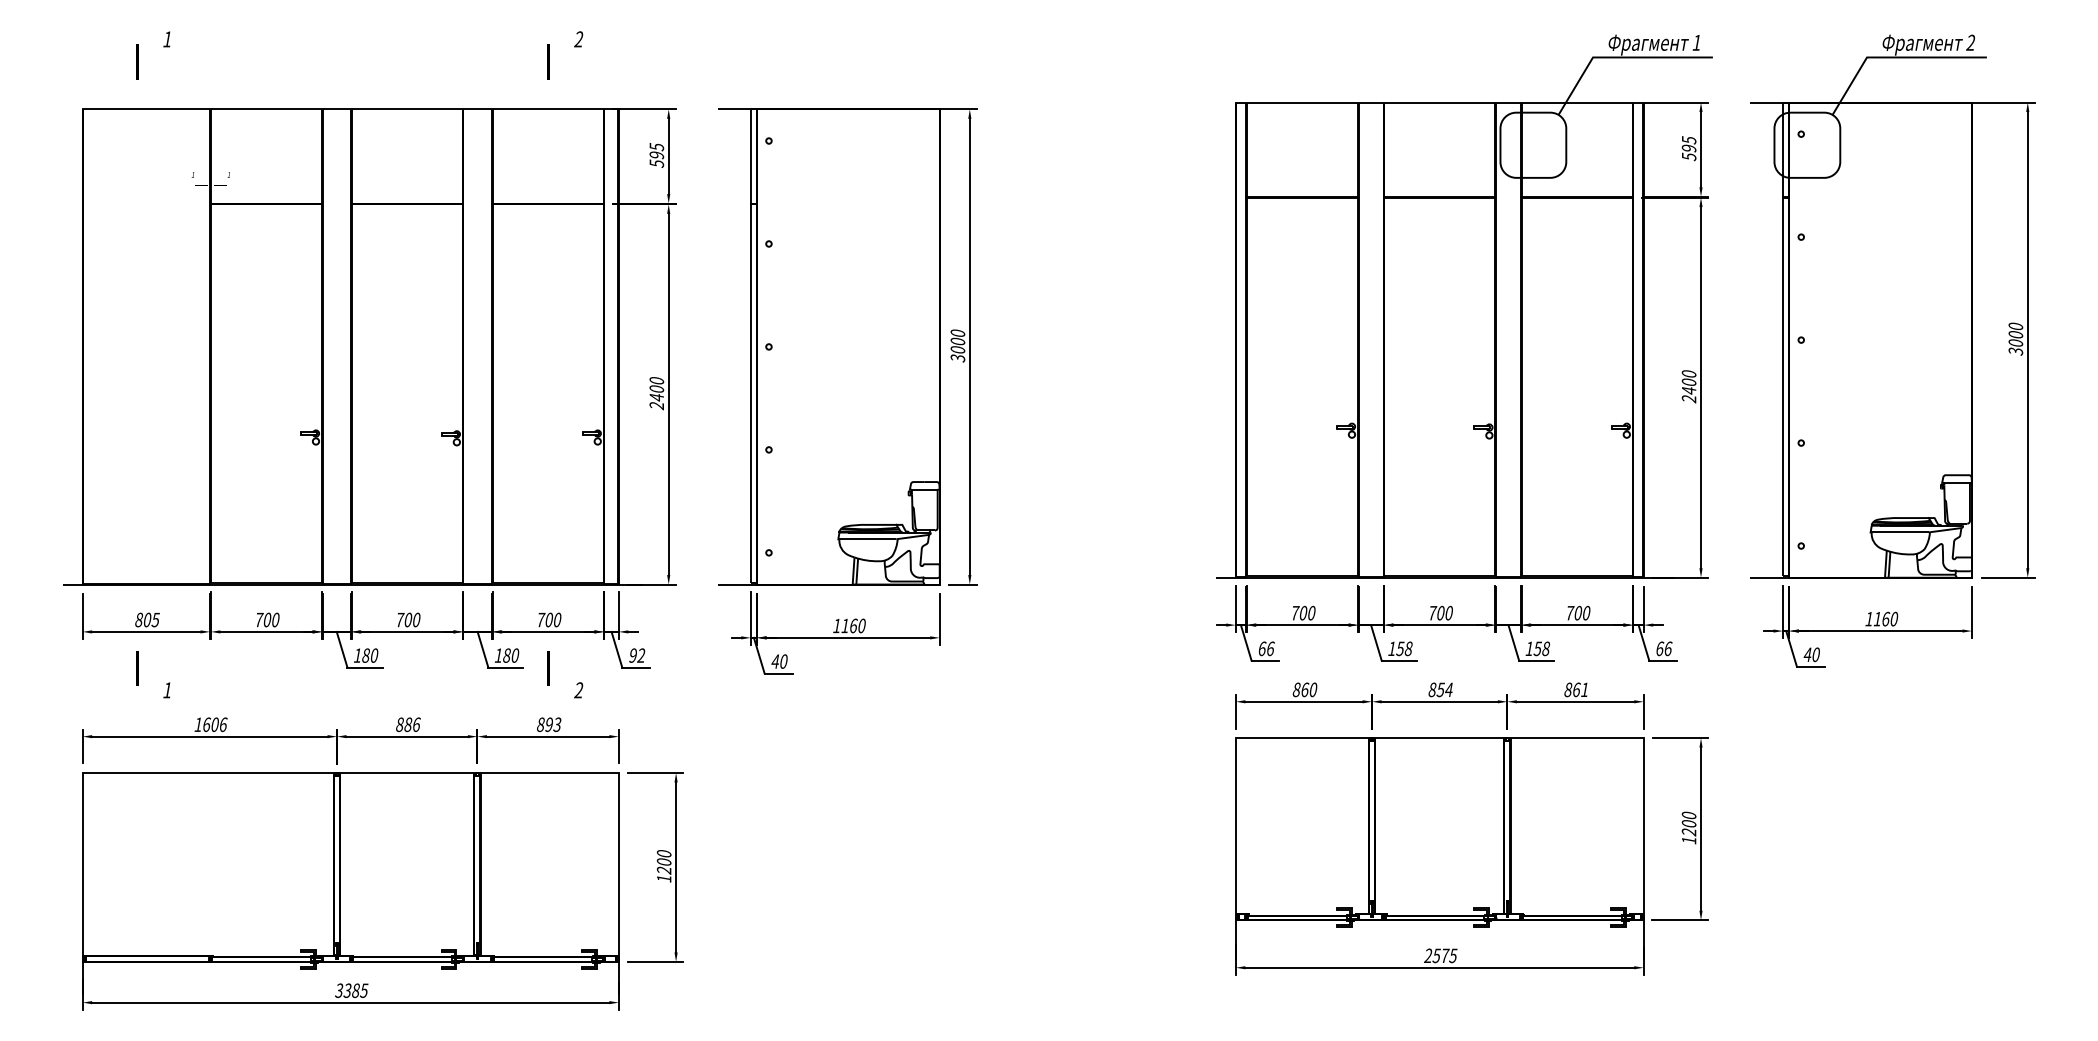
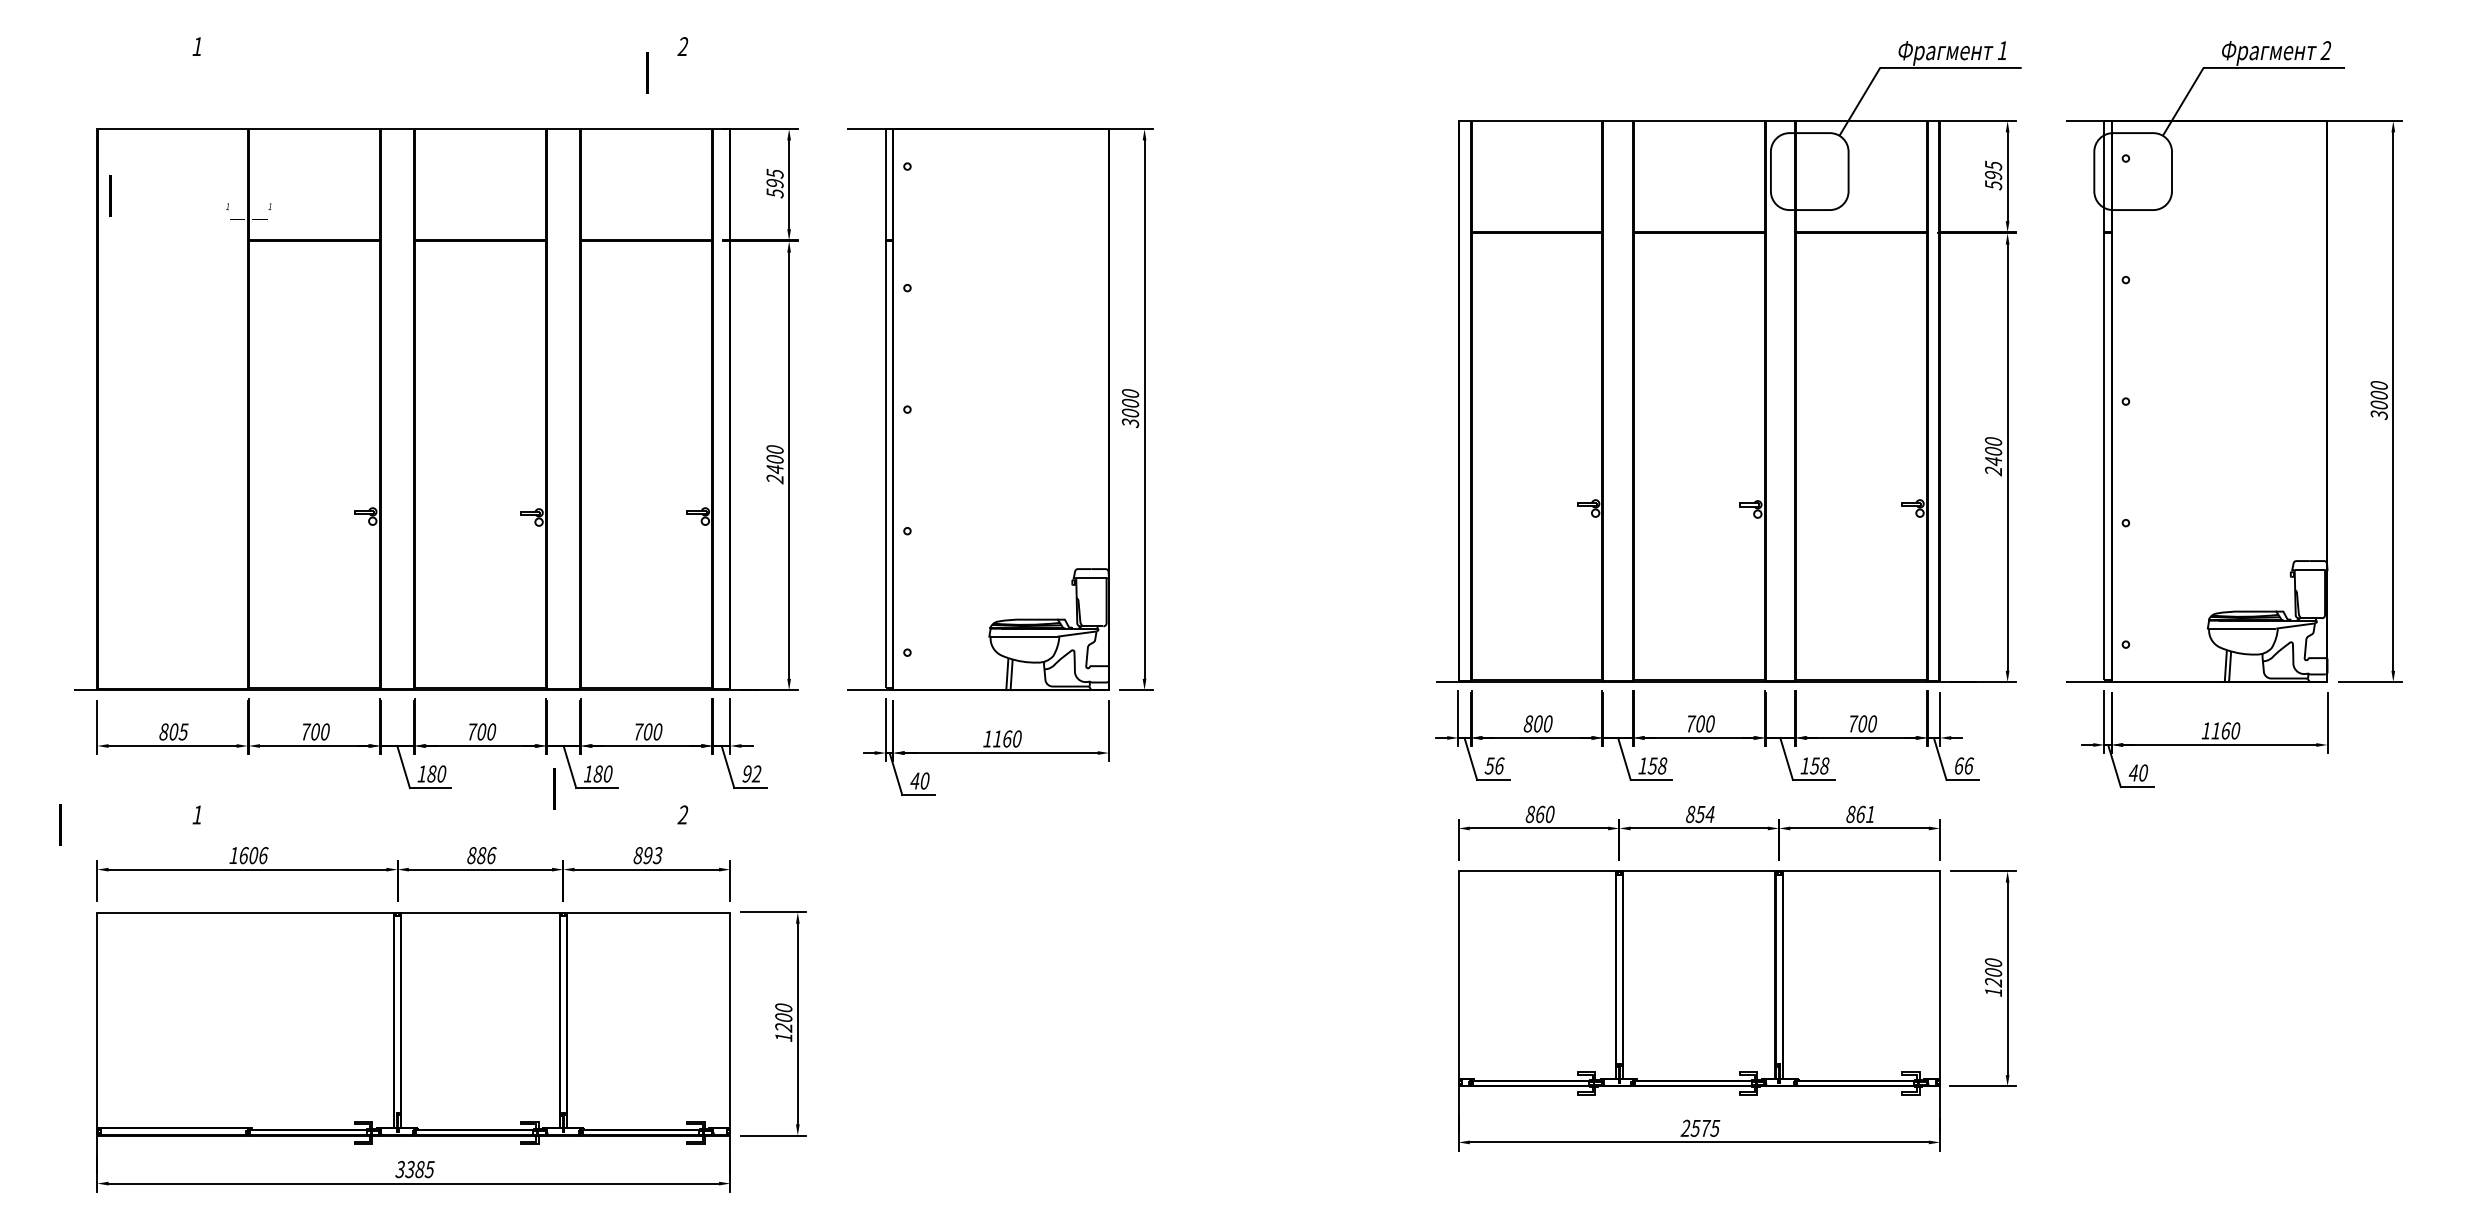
line: (136, 61) -> (110, 195), moved
text: (1295, 612) -> (1528, 723), 700 -> 800
text: (1262, 648) -> (1489, 765), 66 -> 56
line: (136, 667) -> (60, 824), moved
line: (548, 667) -> (554, 788), moved

